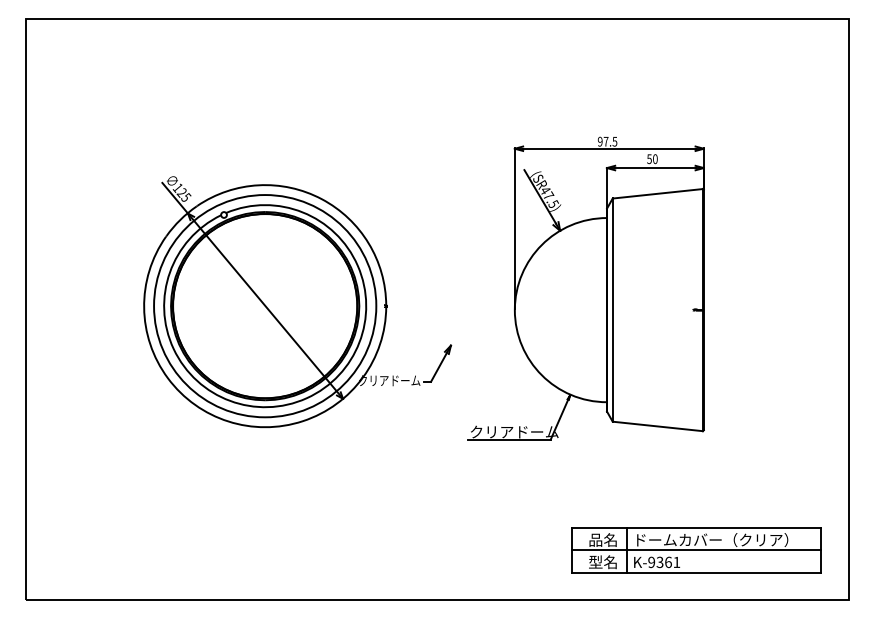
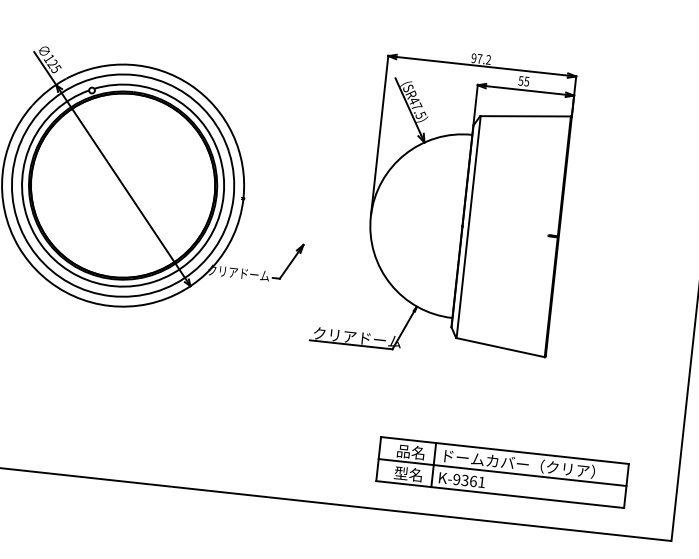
text: (614, 141) -> (488, 59), 97.5 -> 97.2
text: (655, 158) -> (527, 80), 50 -> 55
part: (696, 550) -> (502, 472), moved

